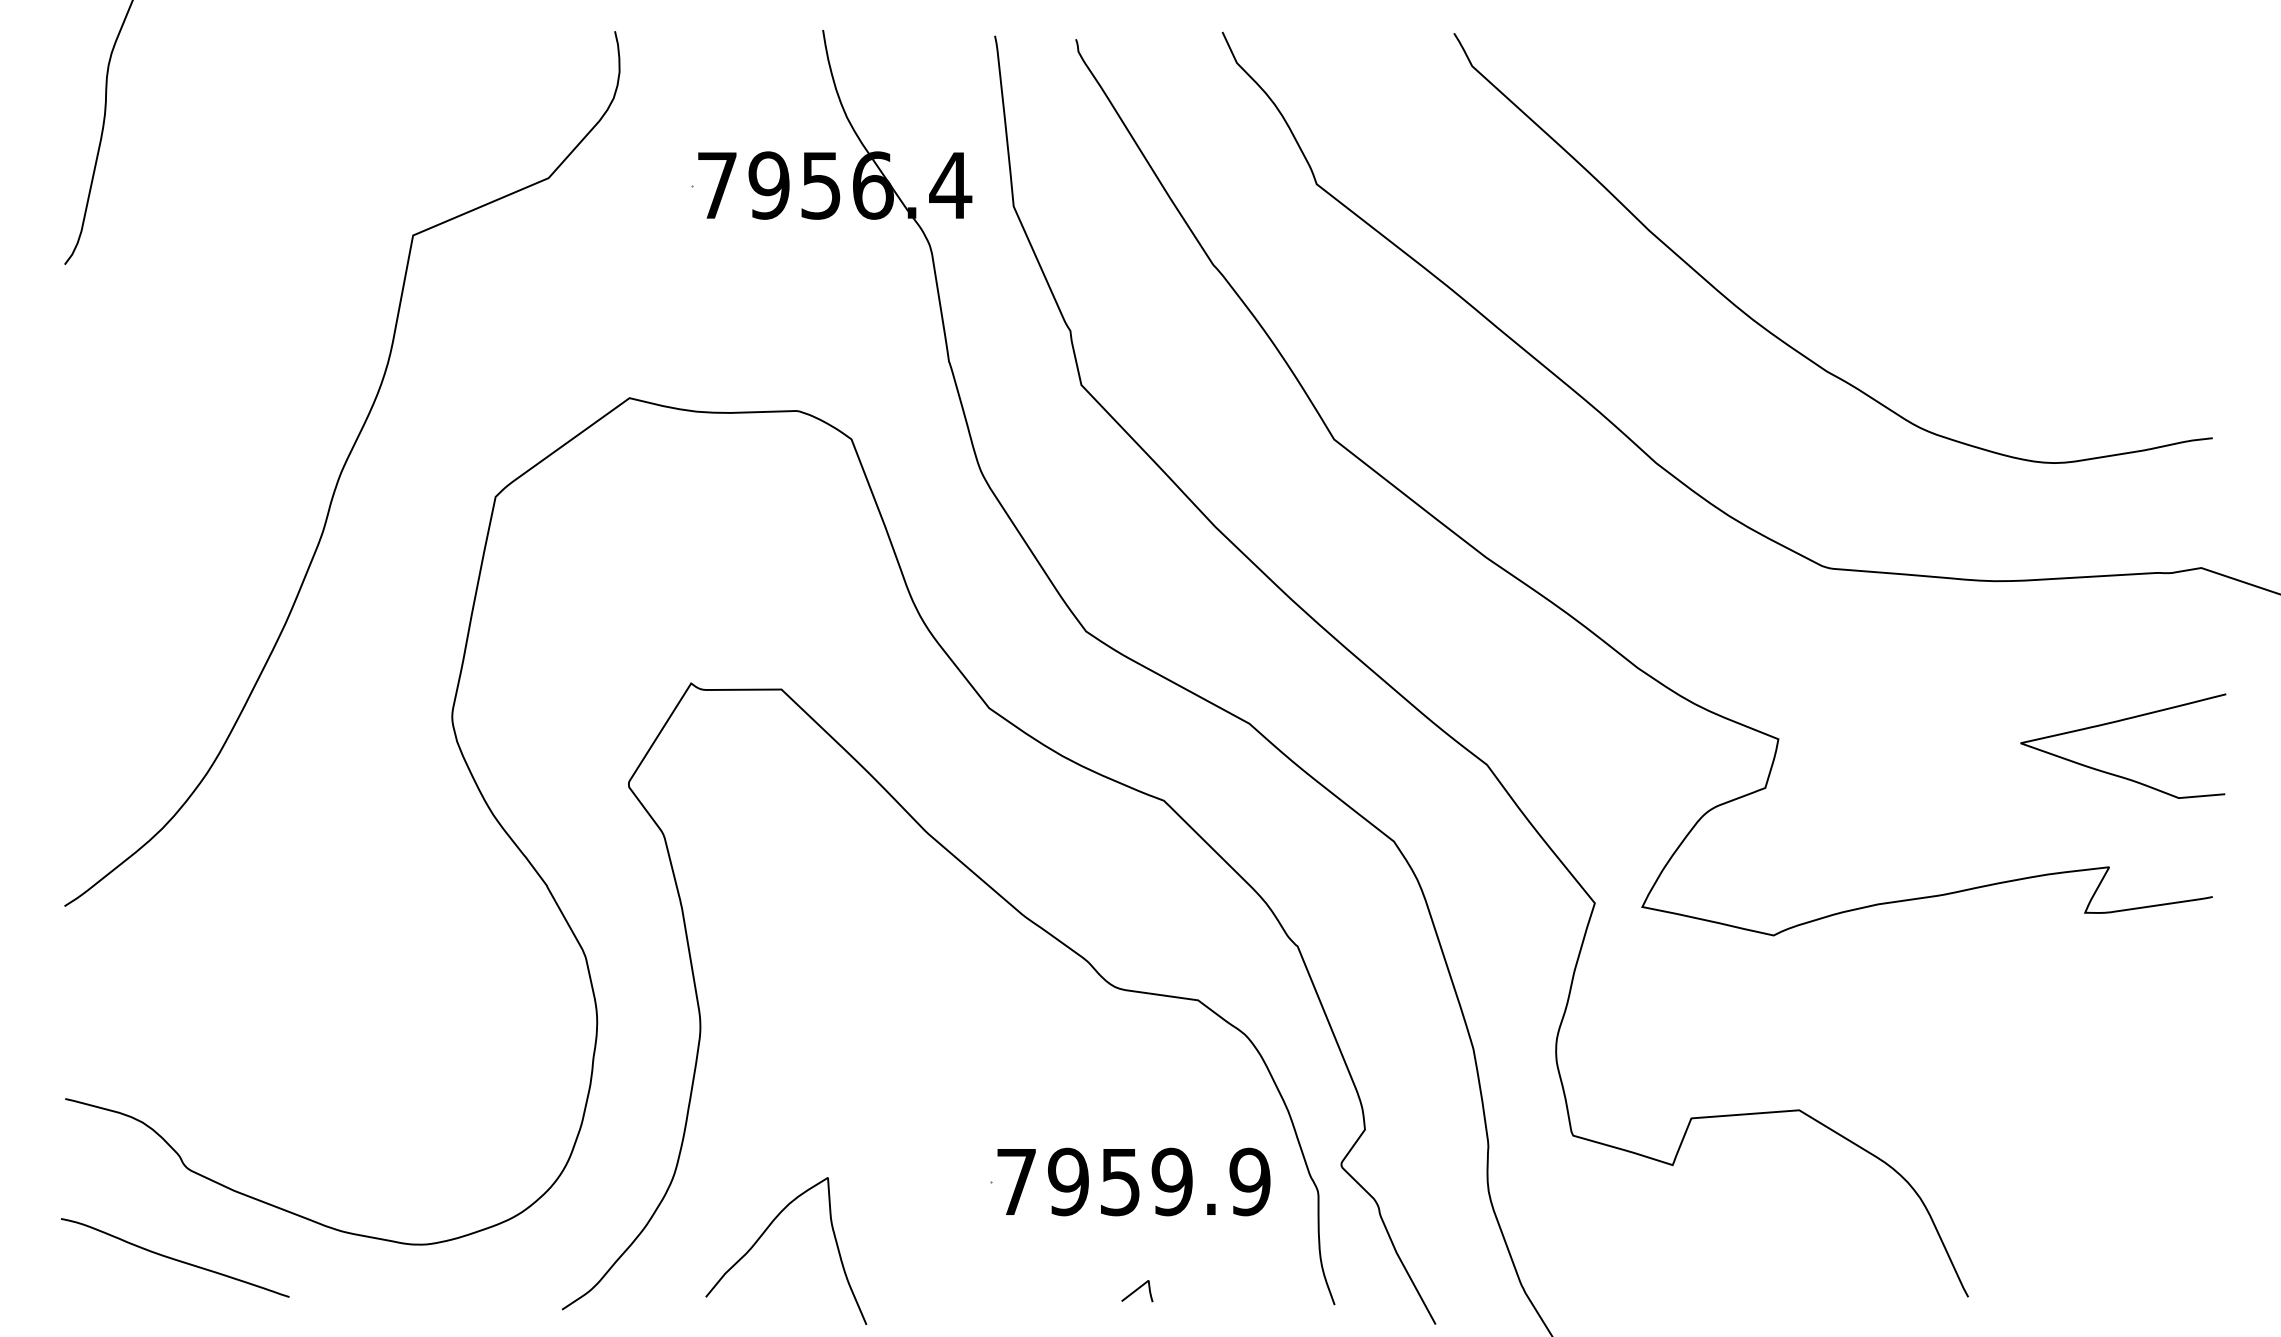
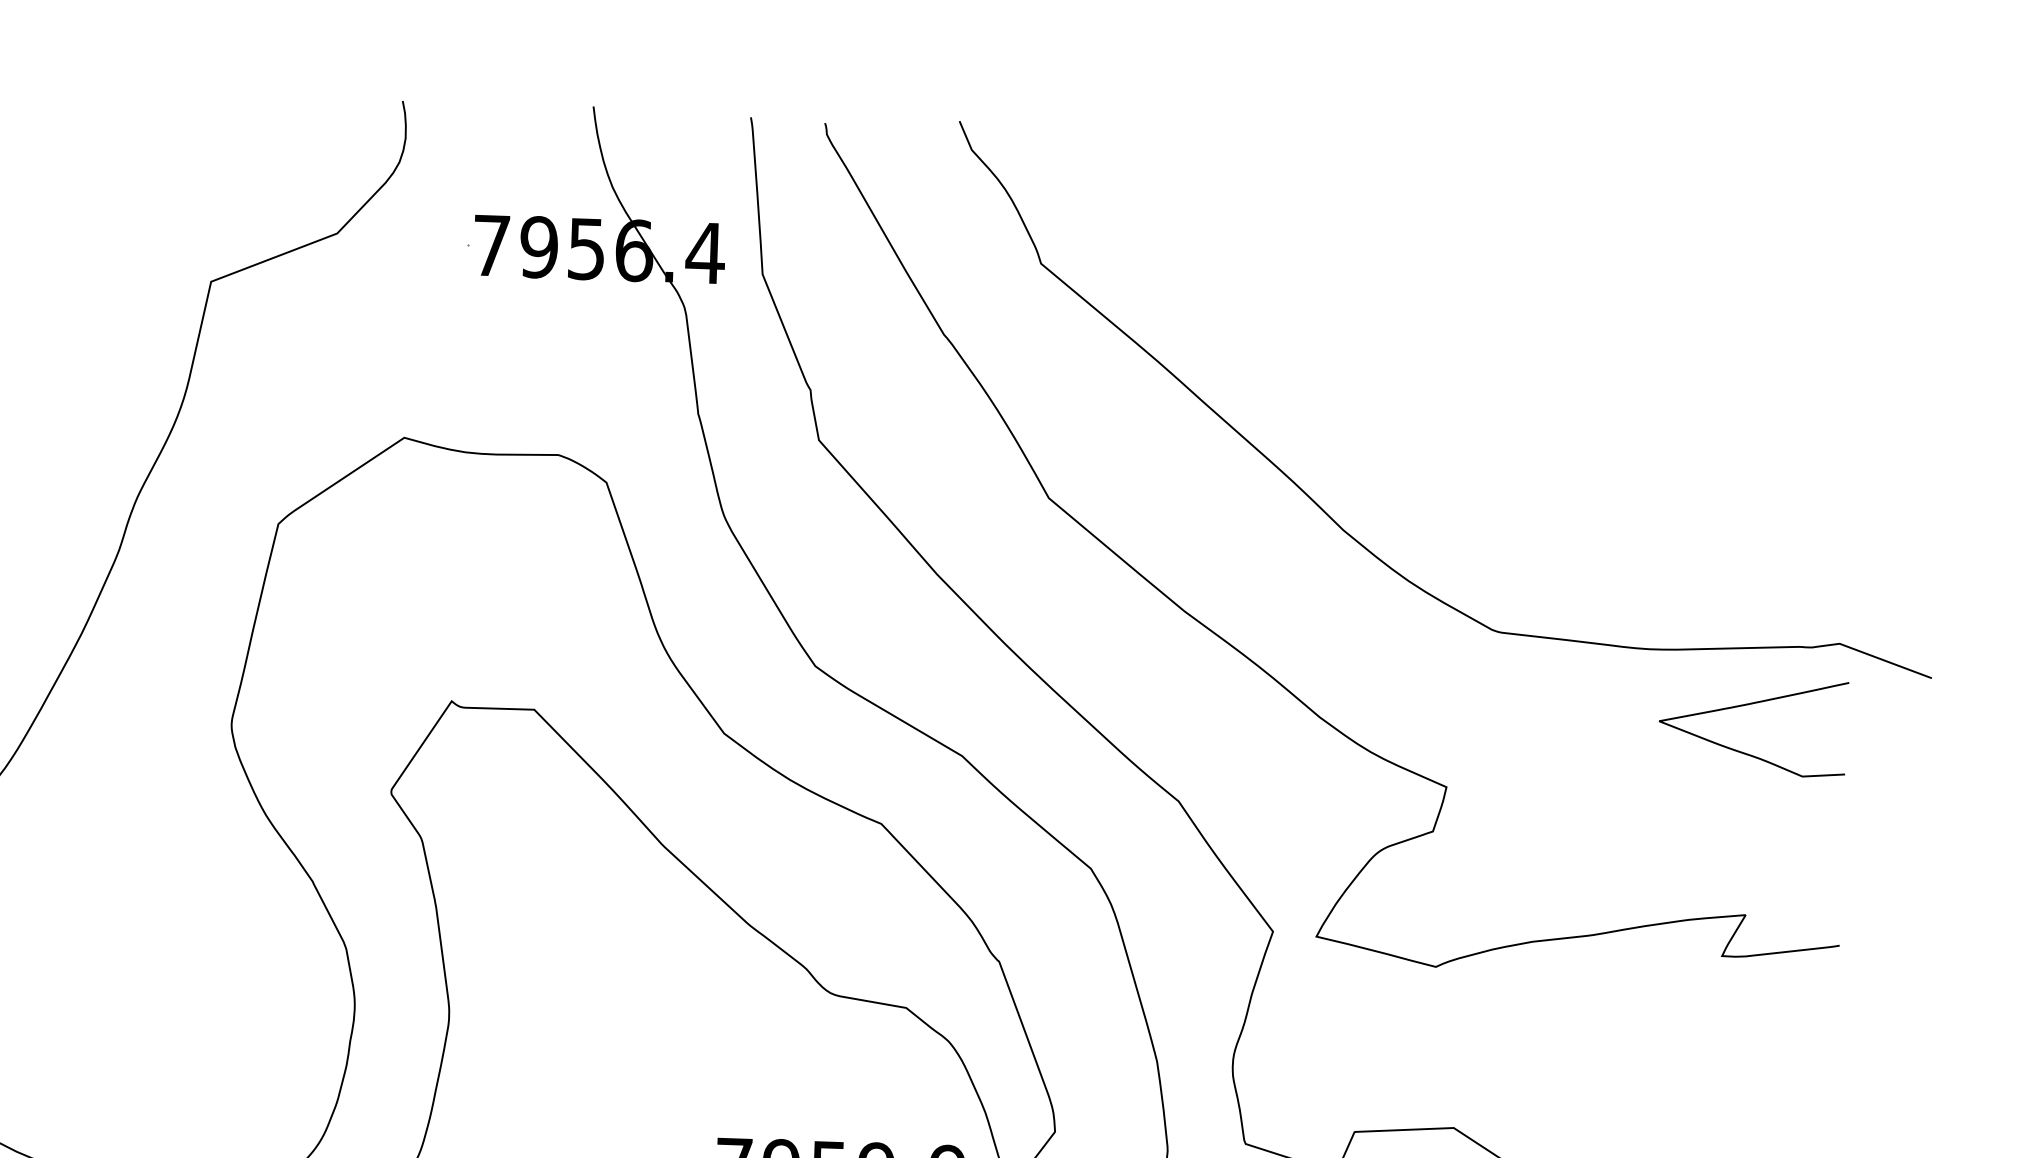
curve: (1769, 330) -> (1451, 412), removed
curve: (2117, 722) -> (1748, 705), moved

